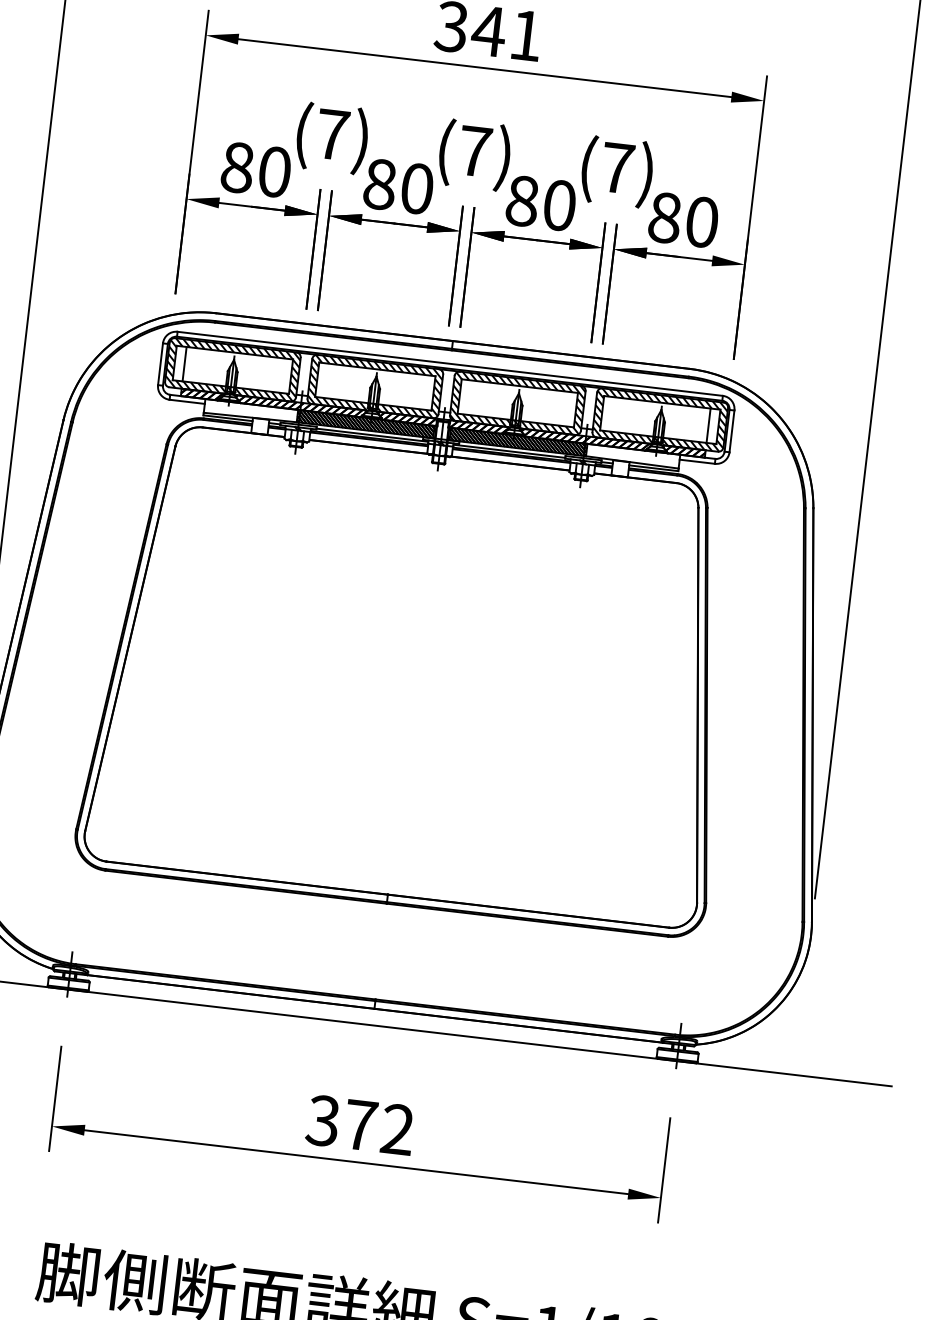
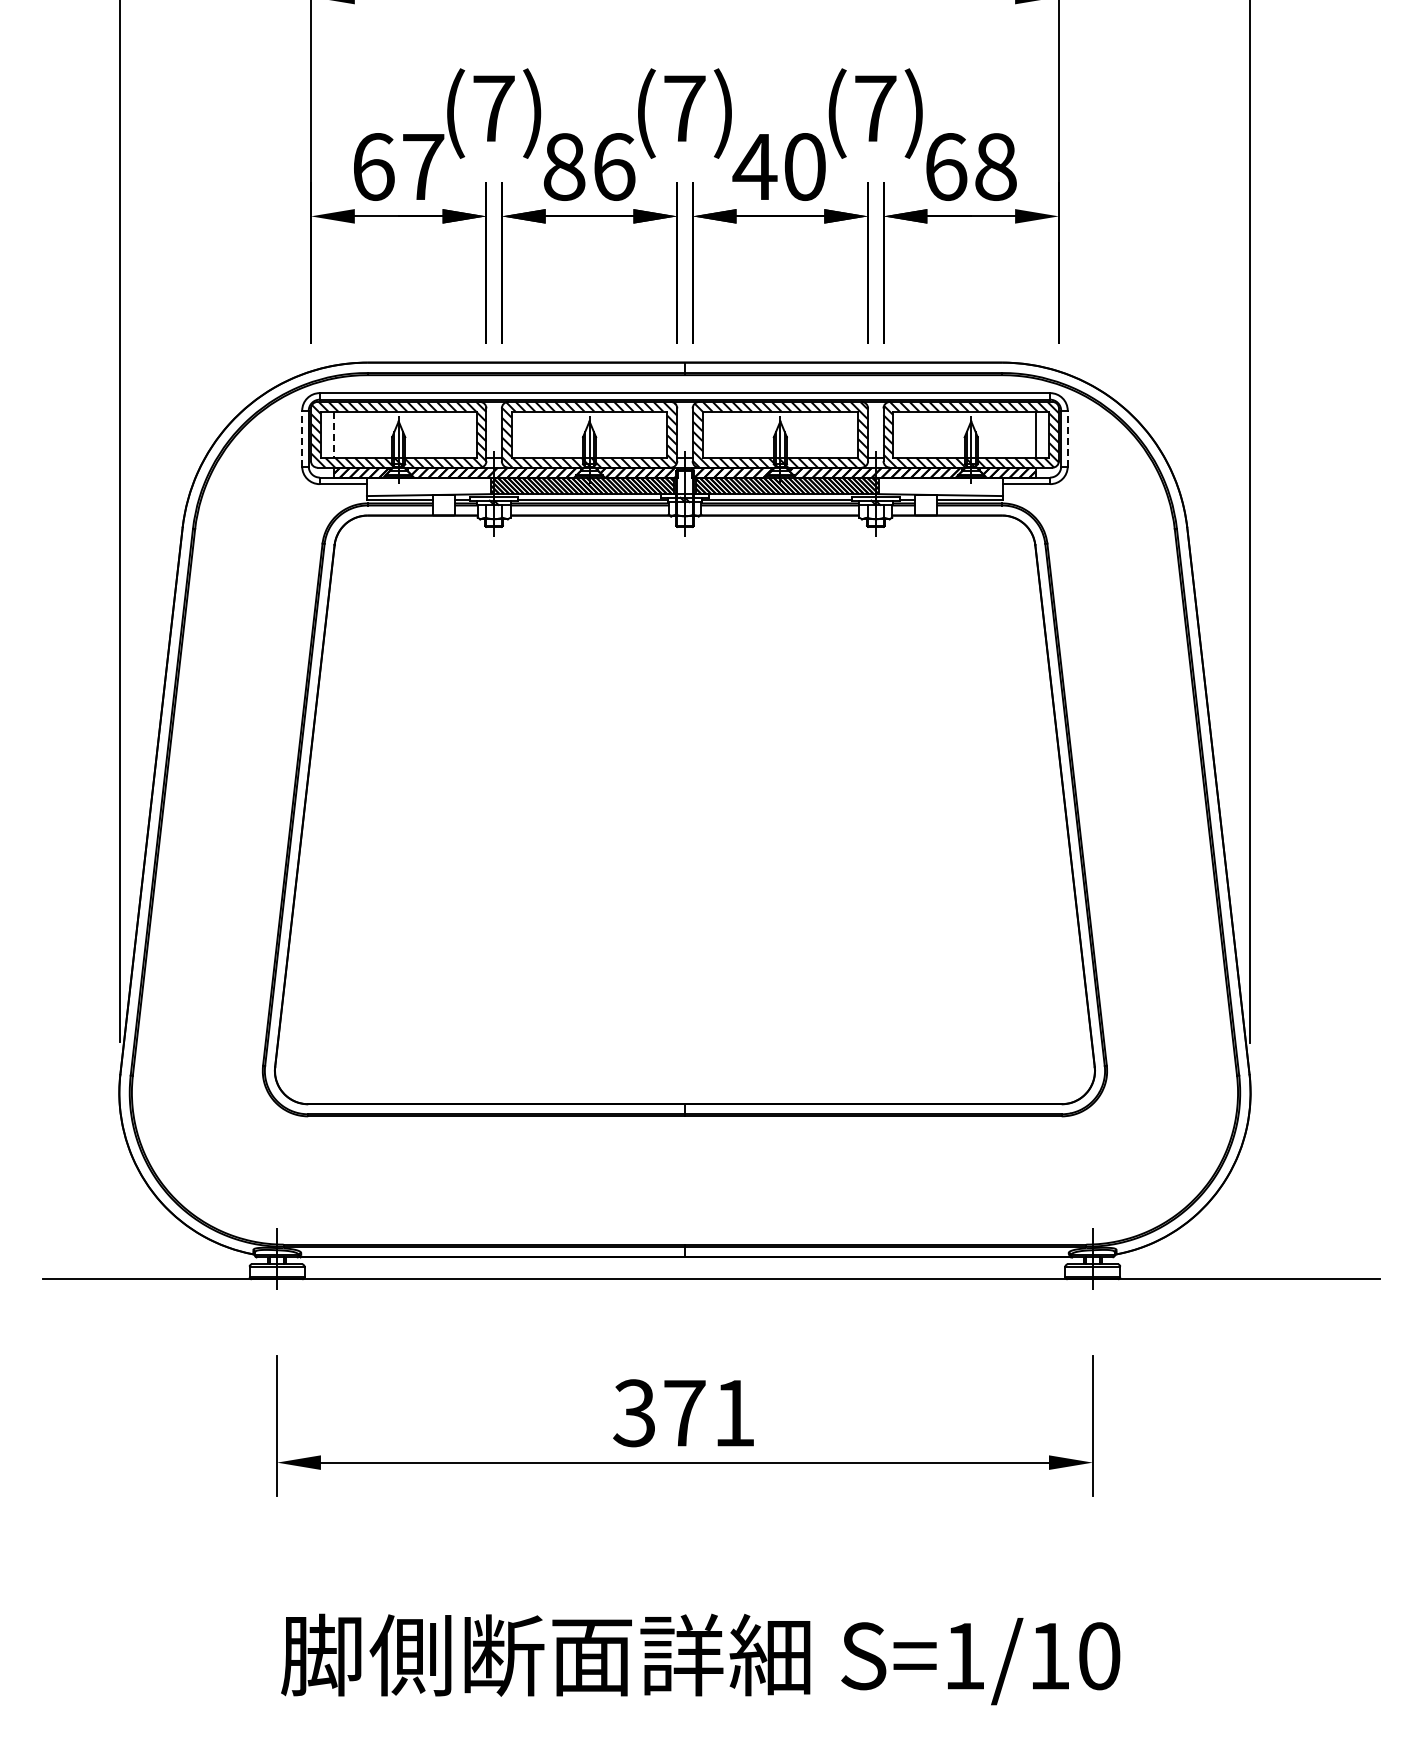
text: (256, 169) -> (398, 166), 80 -> 67
text: (417, 188) -> (614, 166), 80 -> 86
text: (522, 200) -> (754, 166), 80 -> 40
text: (683, 219) -> (970, 166), 80 -> 68
line: (160, 364) -> (302, 438), solid -> dashed
line: (184, 364) -> (334, 435), solid -> dashed
line: (731, 431) -> (1067, 438), solid -> dashed
text: (397, 1129) -> (734, 1412), 372 -> 371

